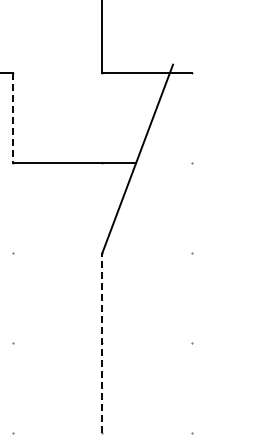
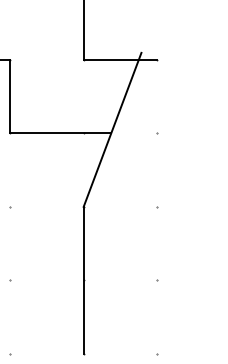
line: (12, 118) -> (10, 96), dashed -> solid
line: (102, 342) -> (83, 280), dashed -> solid

